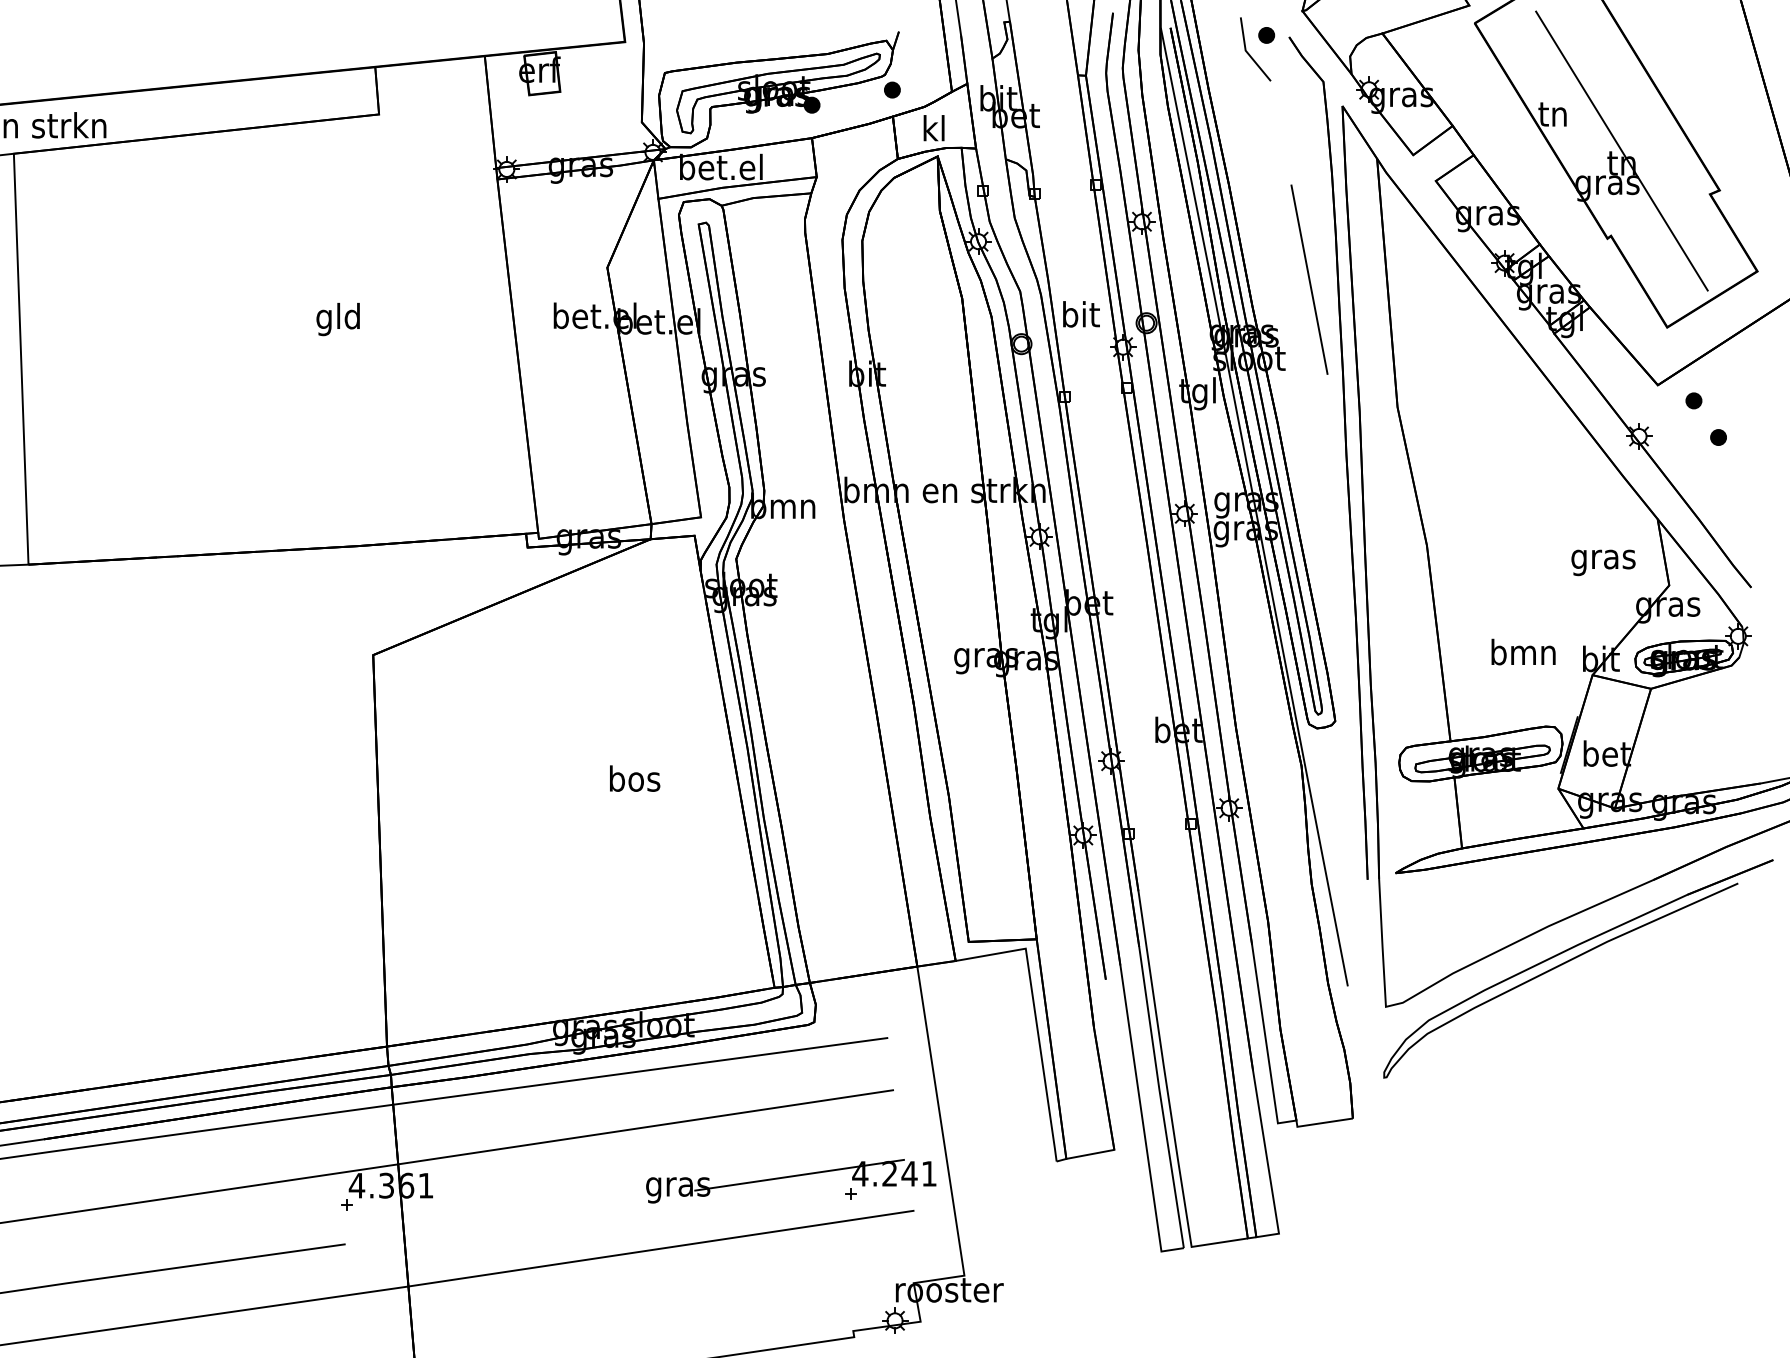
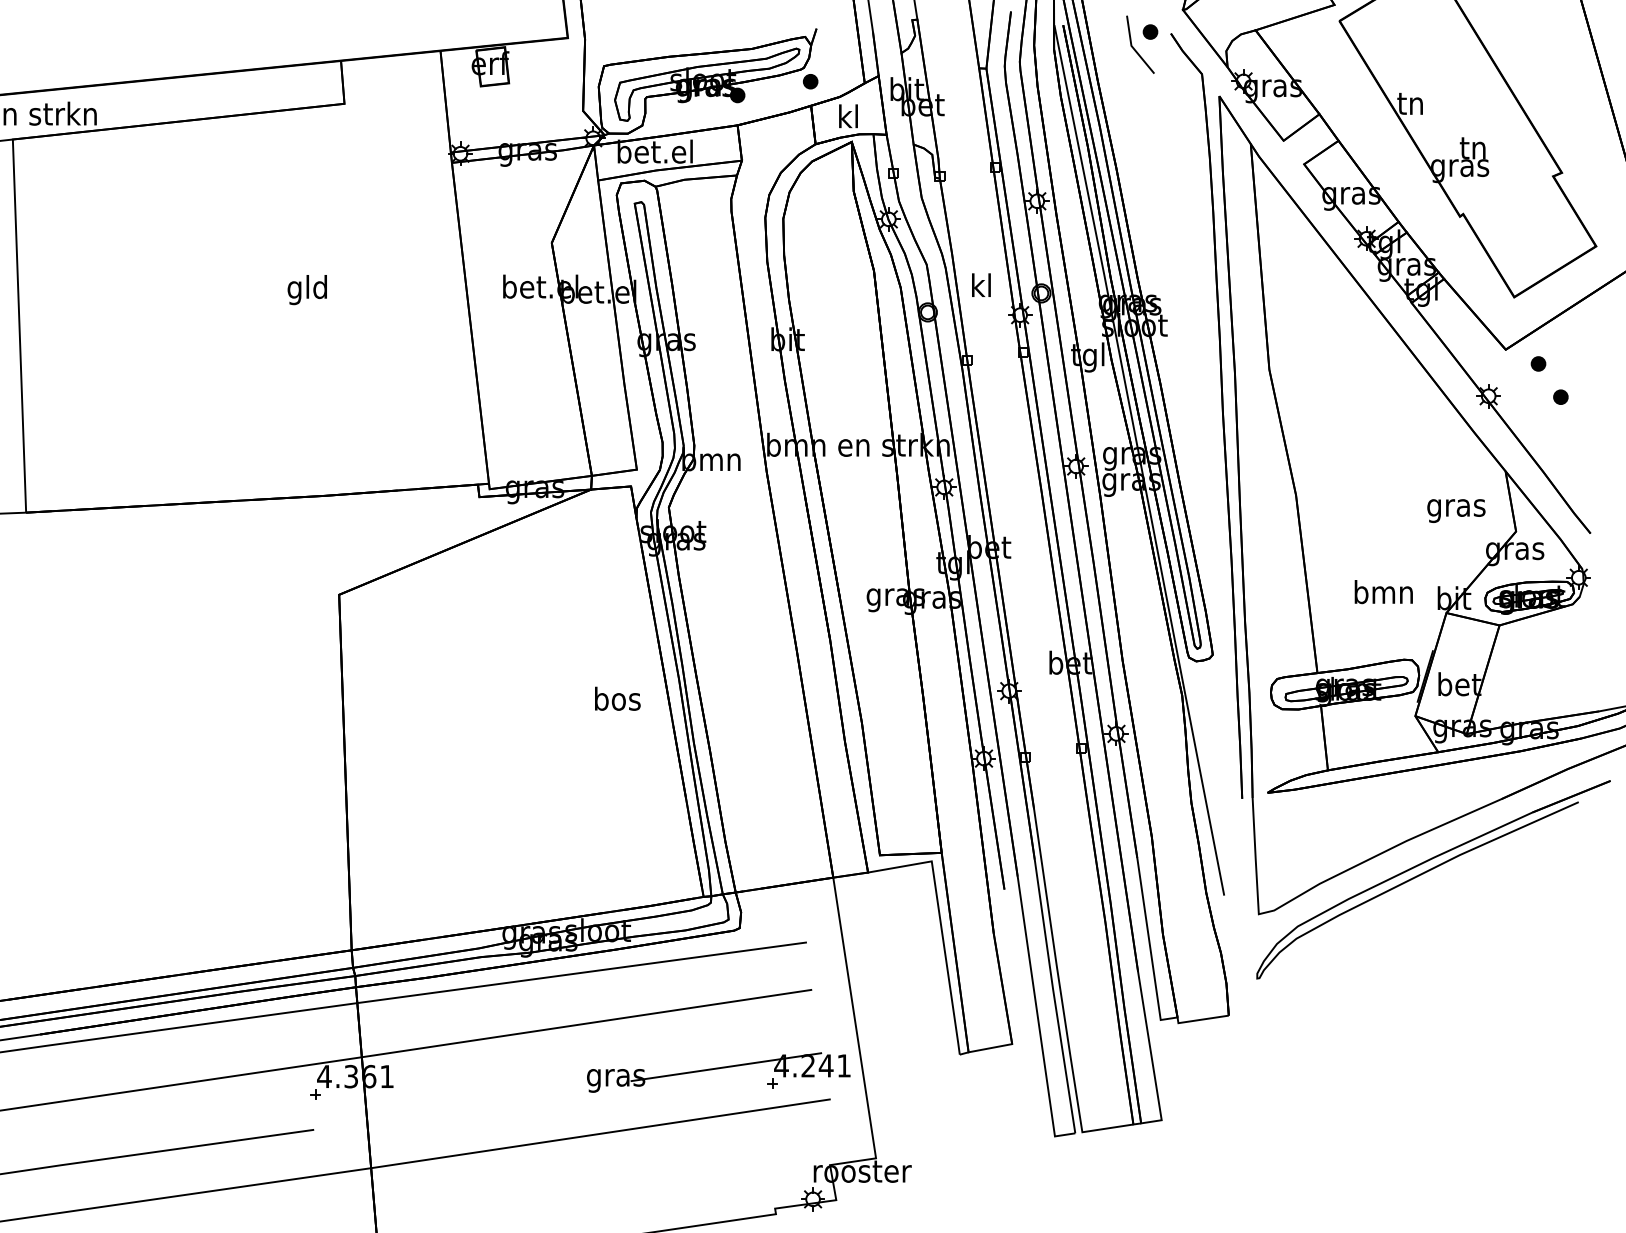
line: (1621, 150) -> (1472, 136), removed
line: (1309, 279) -> (1189, 253), removed
text: (1081, 314) -> (982, 285), bit -> kl
text: (635, 778) -> (618, 698), moved

